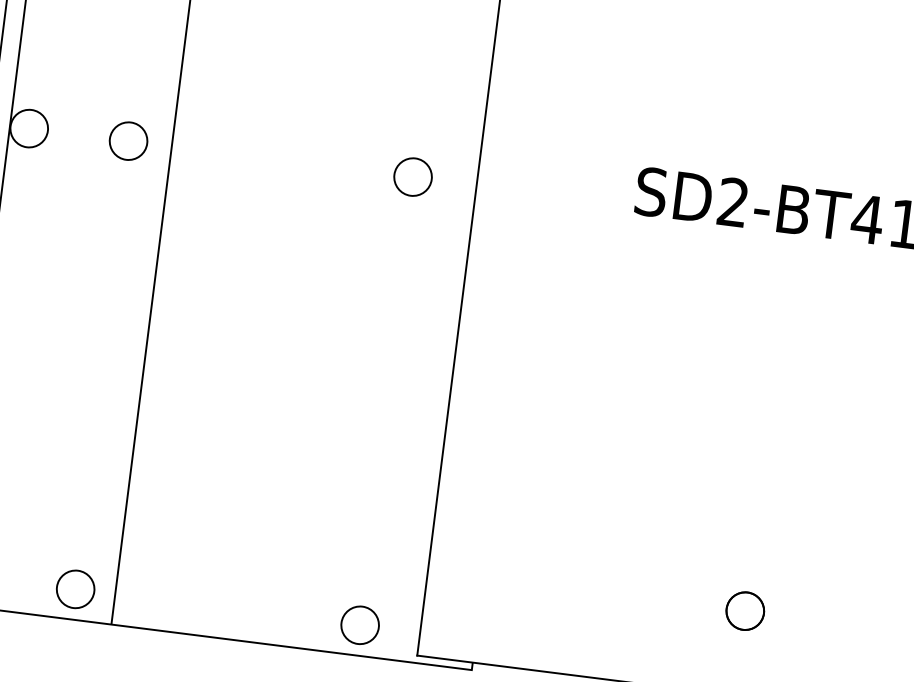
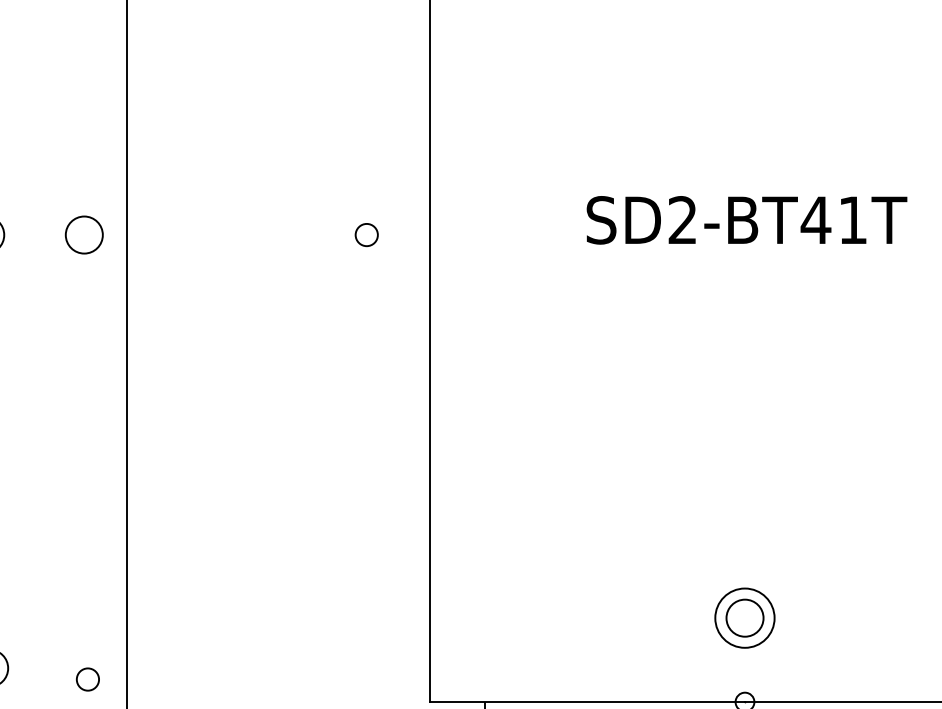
circle: (412, 176) -> (366, 234), size x0.6
circle: (75, 589) -> (87, 679), size x0.6
circle: (744, 610) -> (744, 617), size x1.6
circle: (360, 625) -> (370, 679), removed

